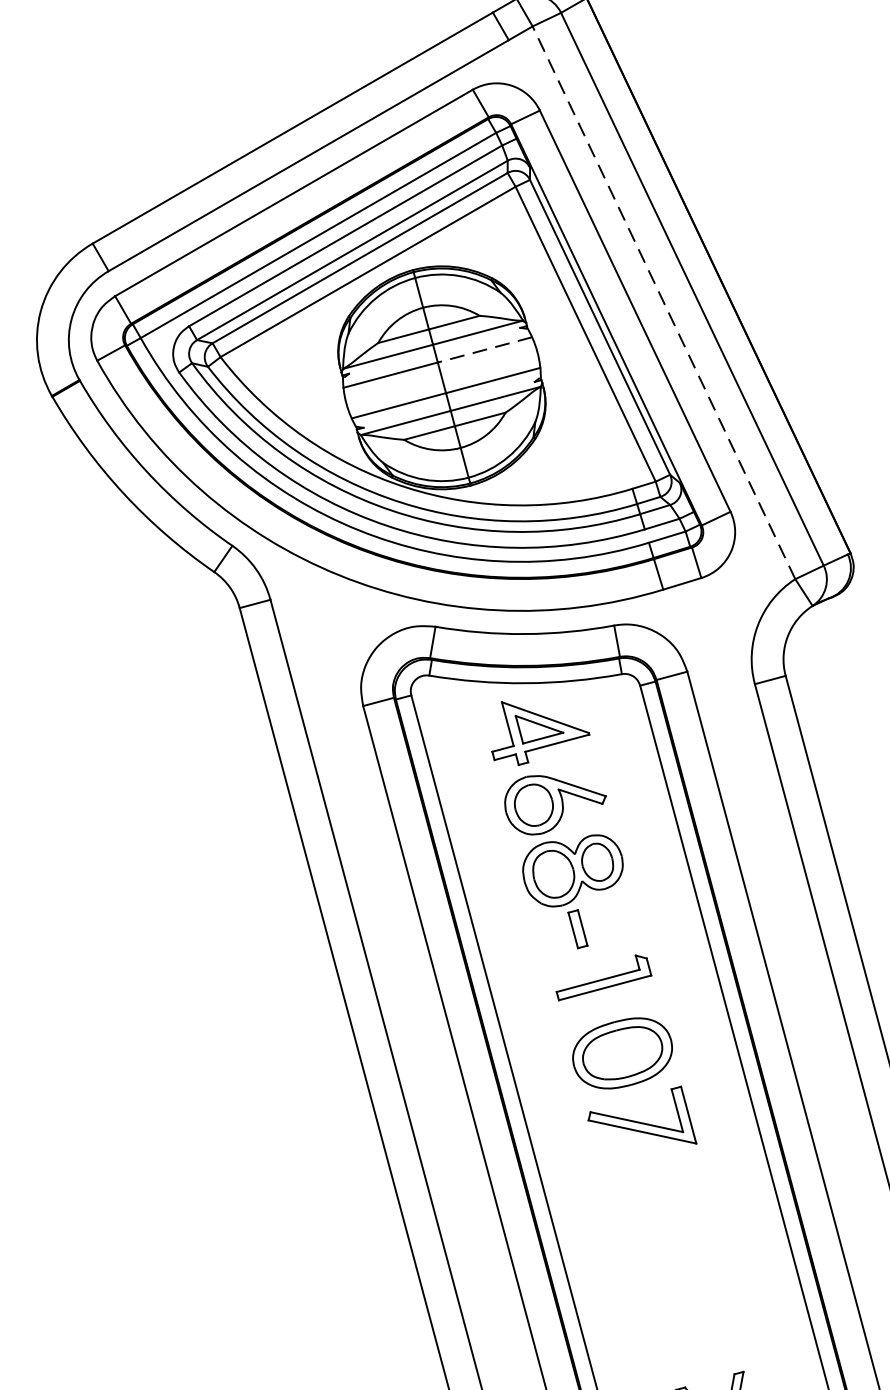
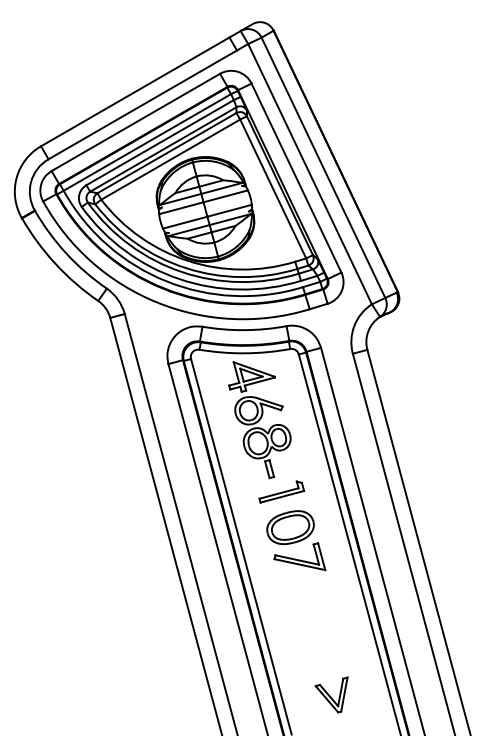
line: (662, 301) -> (309, 173), dashed -> solid
line: (484, 350) -> (225, 196), dashed -> solid

